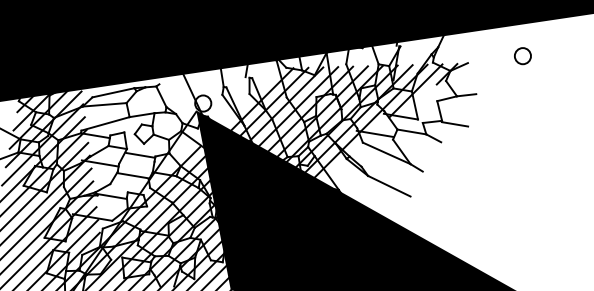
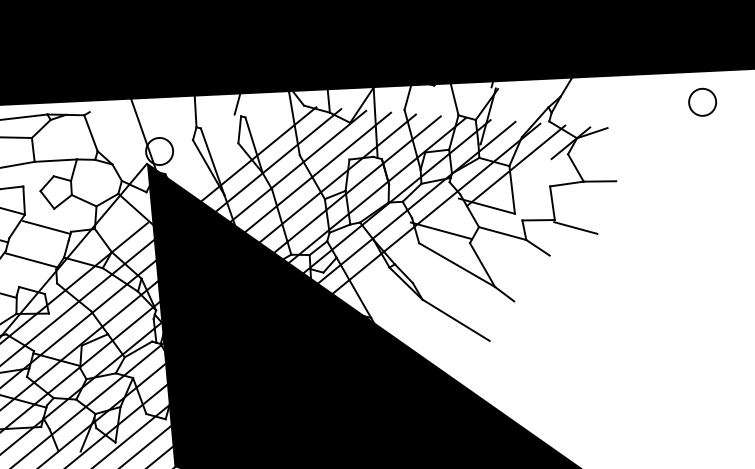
circle: (522, 56) -> (701, 102), moved

